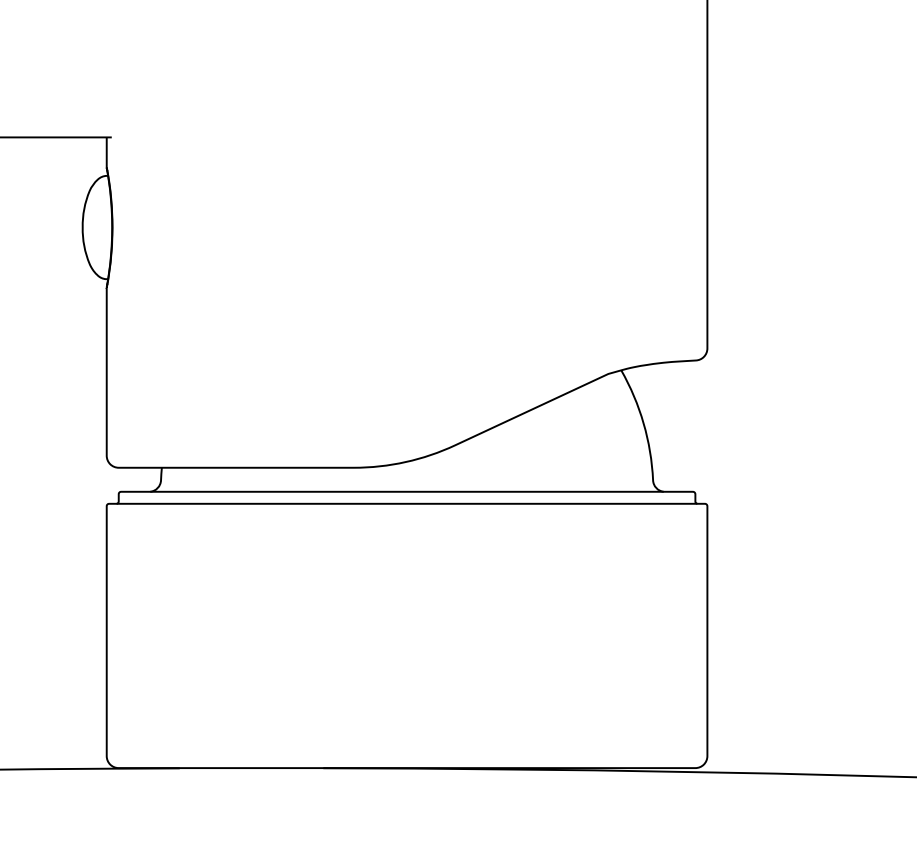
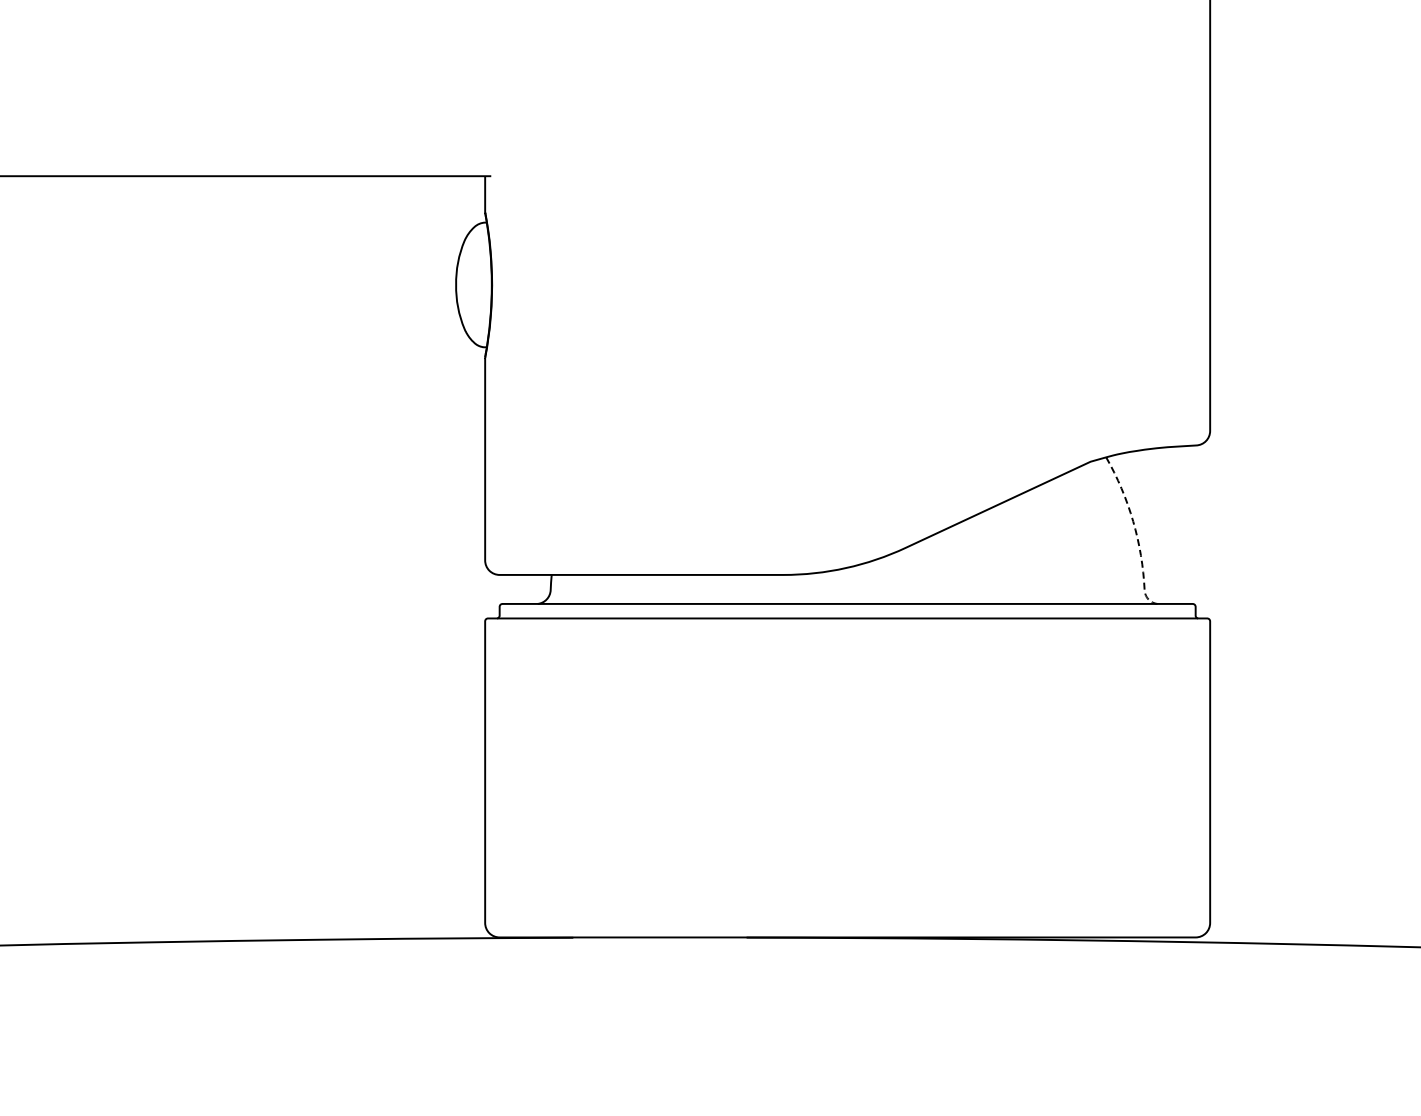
line: (647, 435) -> (1137, 536), solid -> dashed

